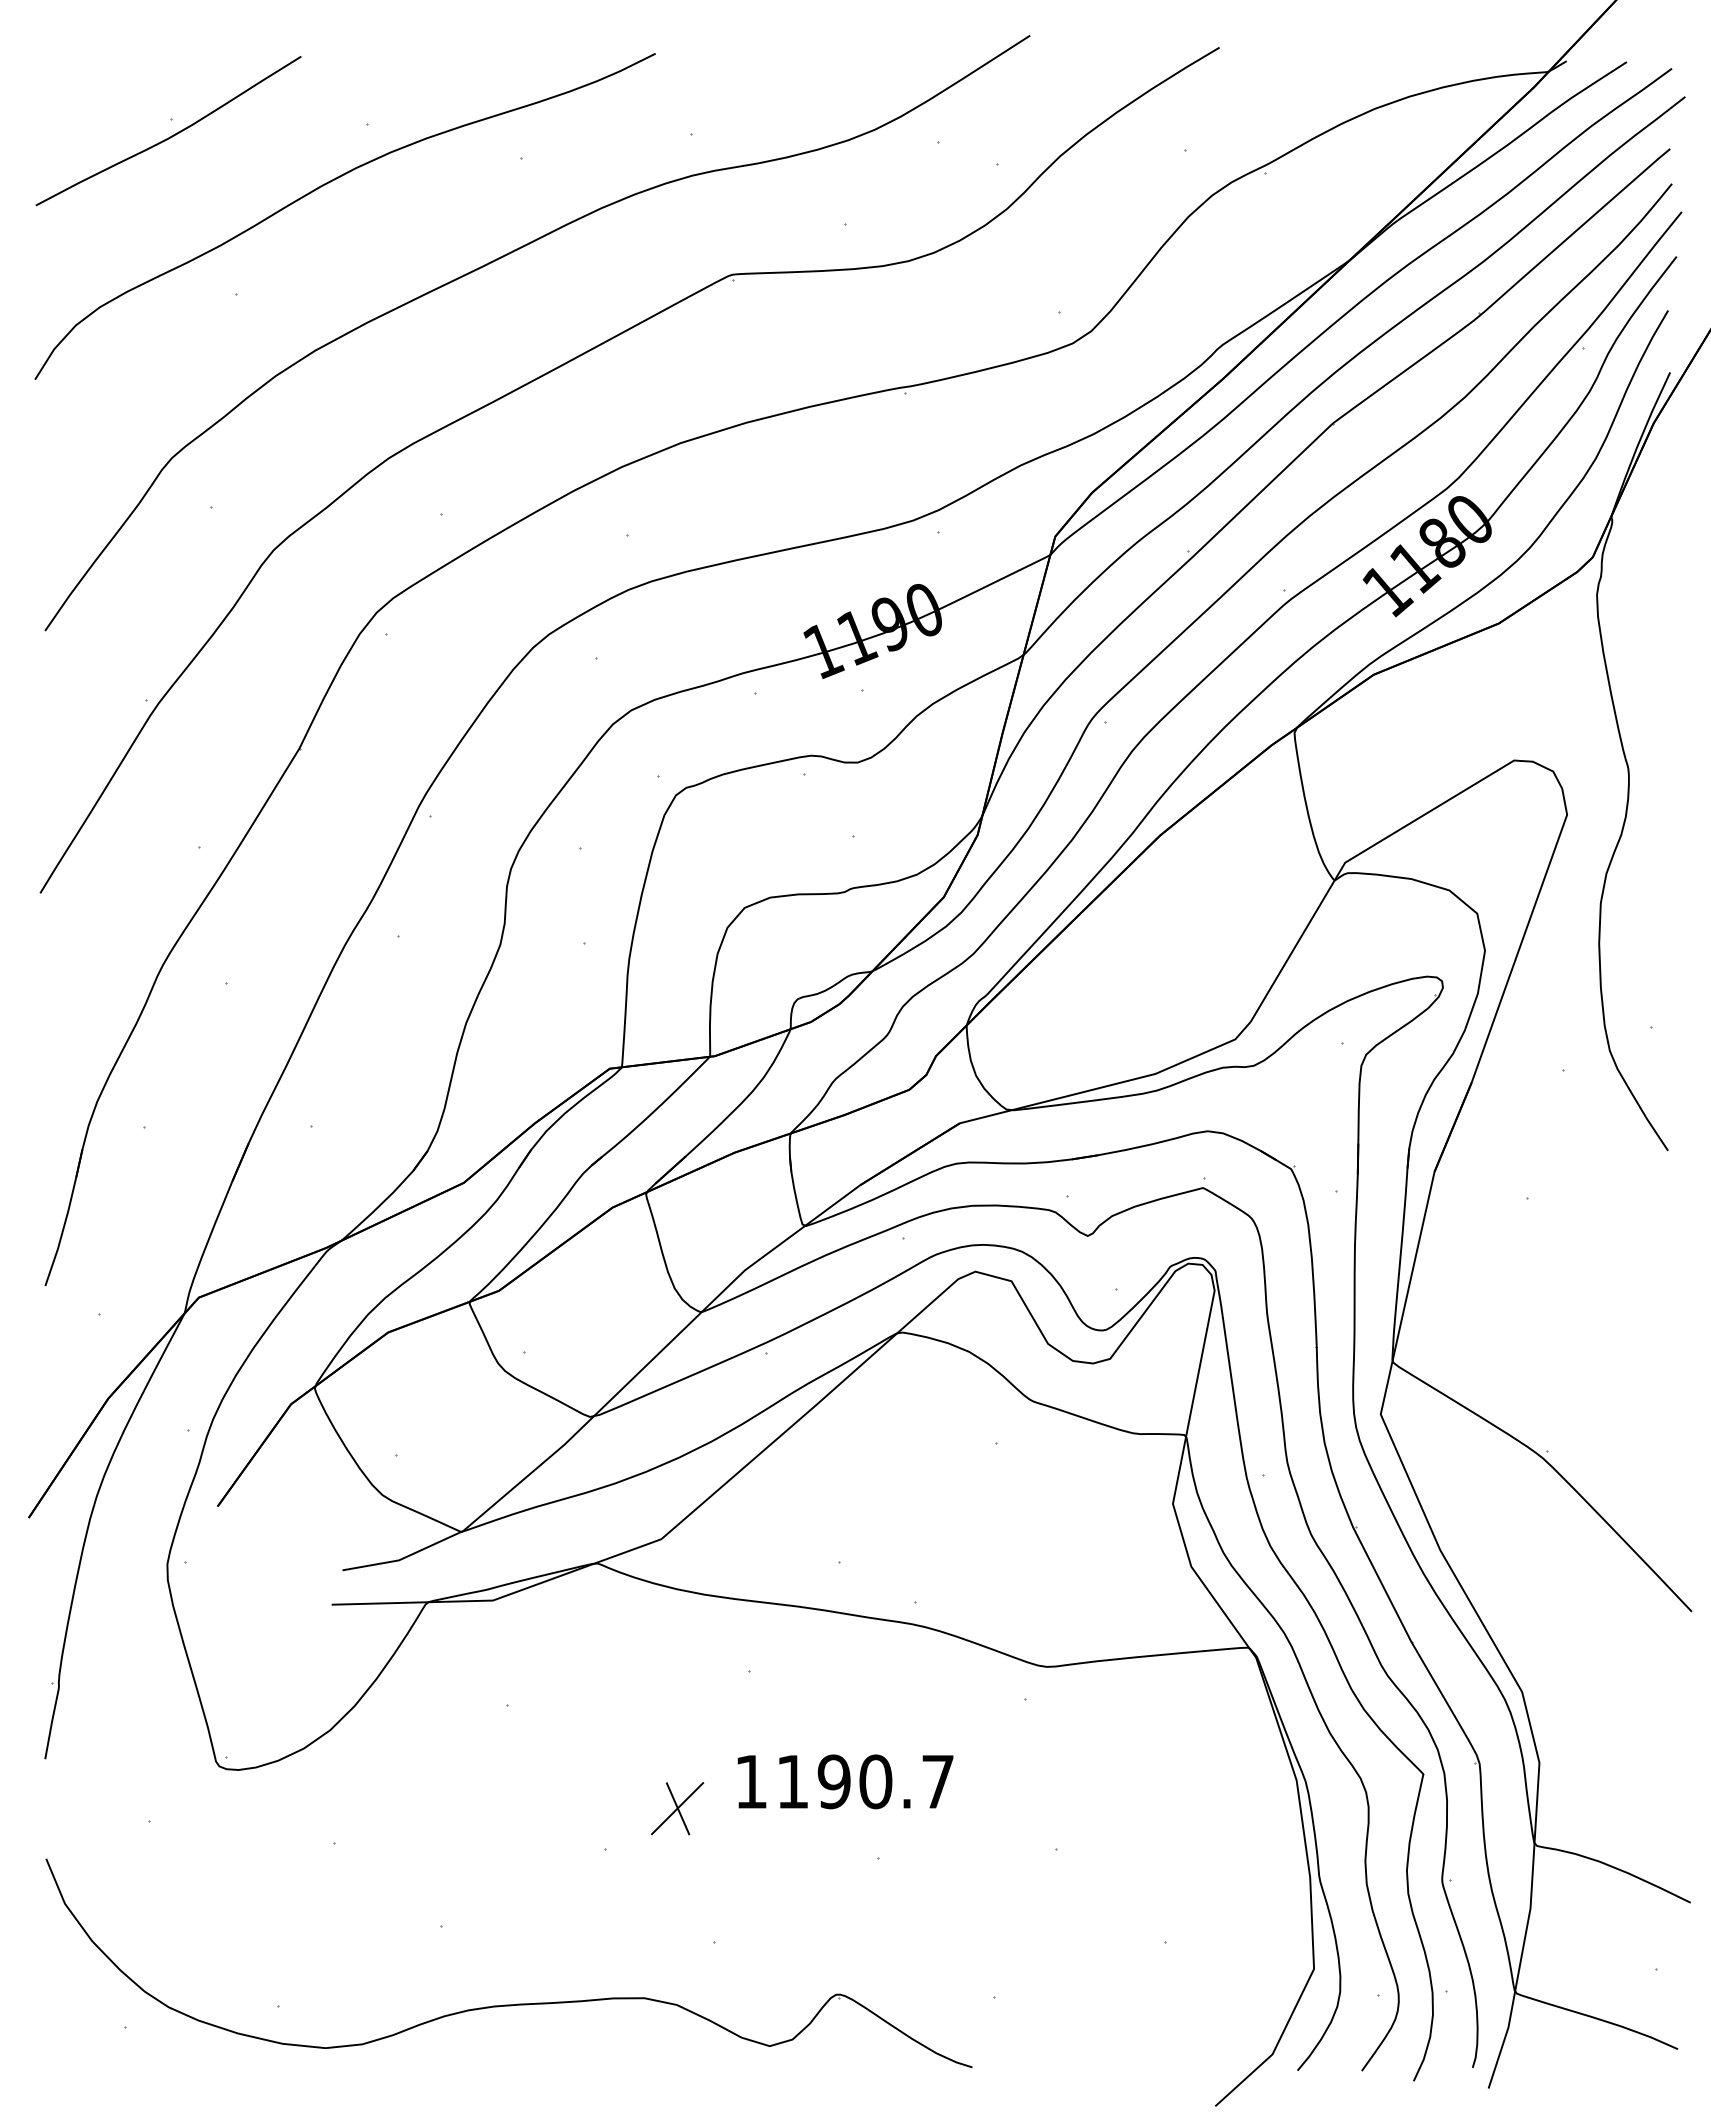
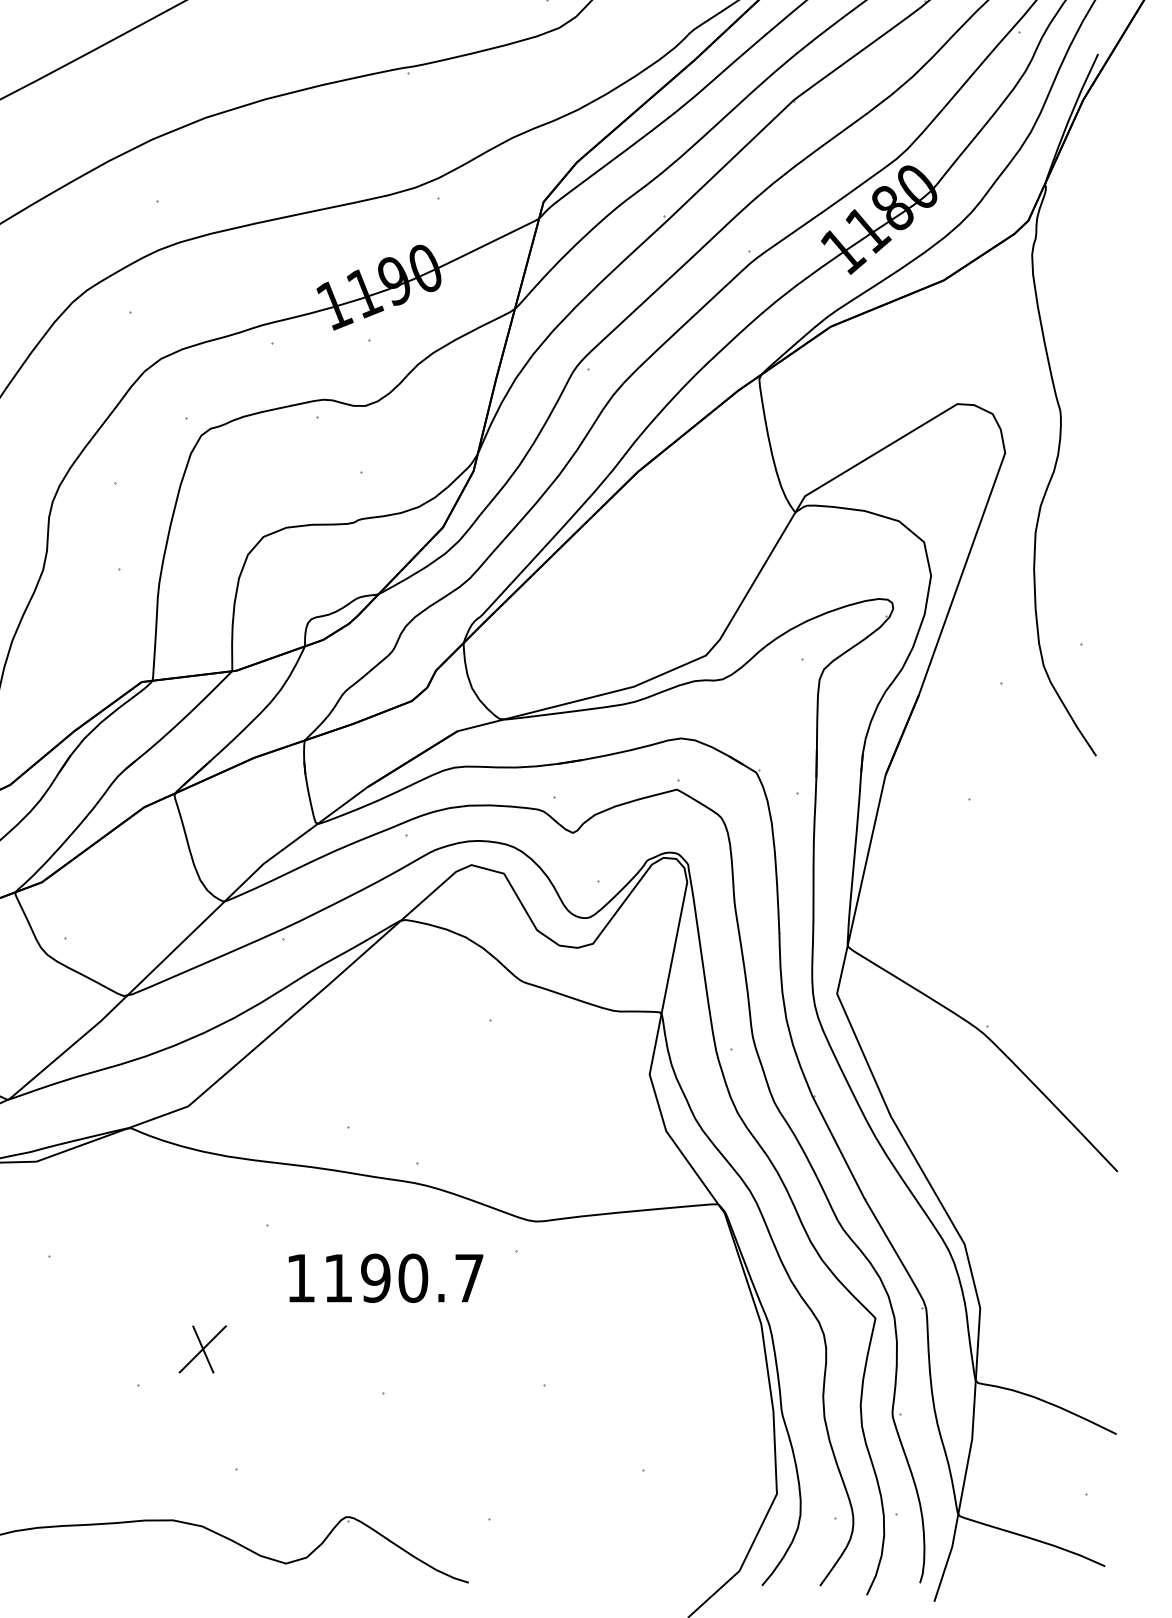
text: (845, 1781) -> (385, 1277), moved

